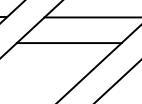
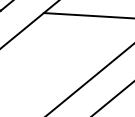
line: (68, 43) -> (69, 44), removed

